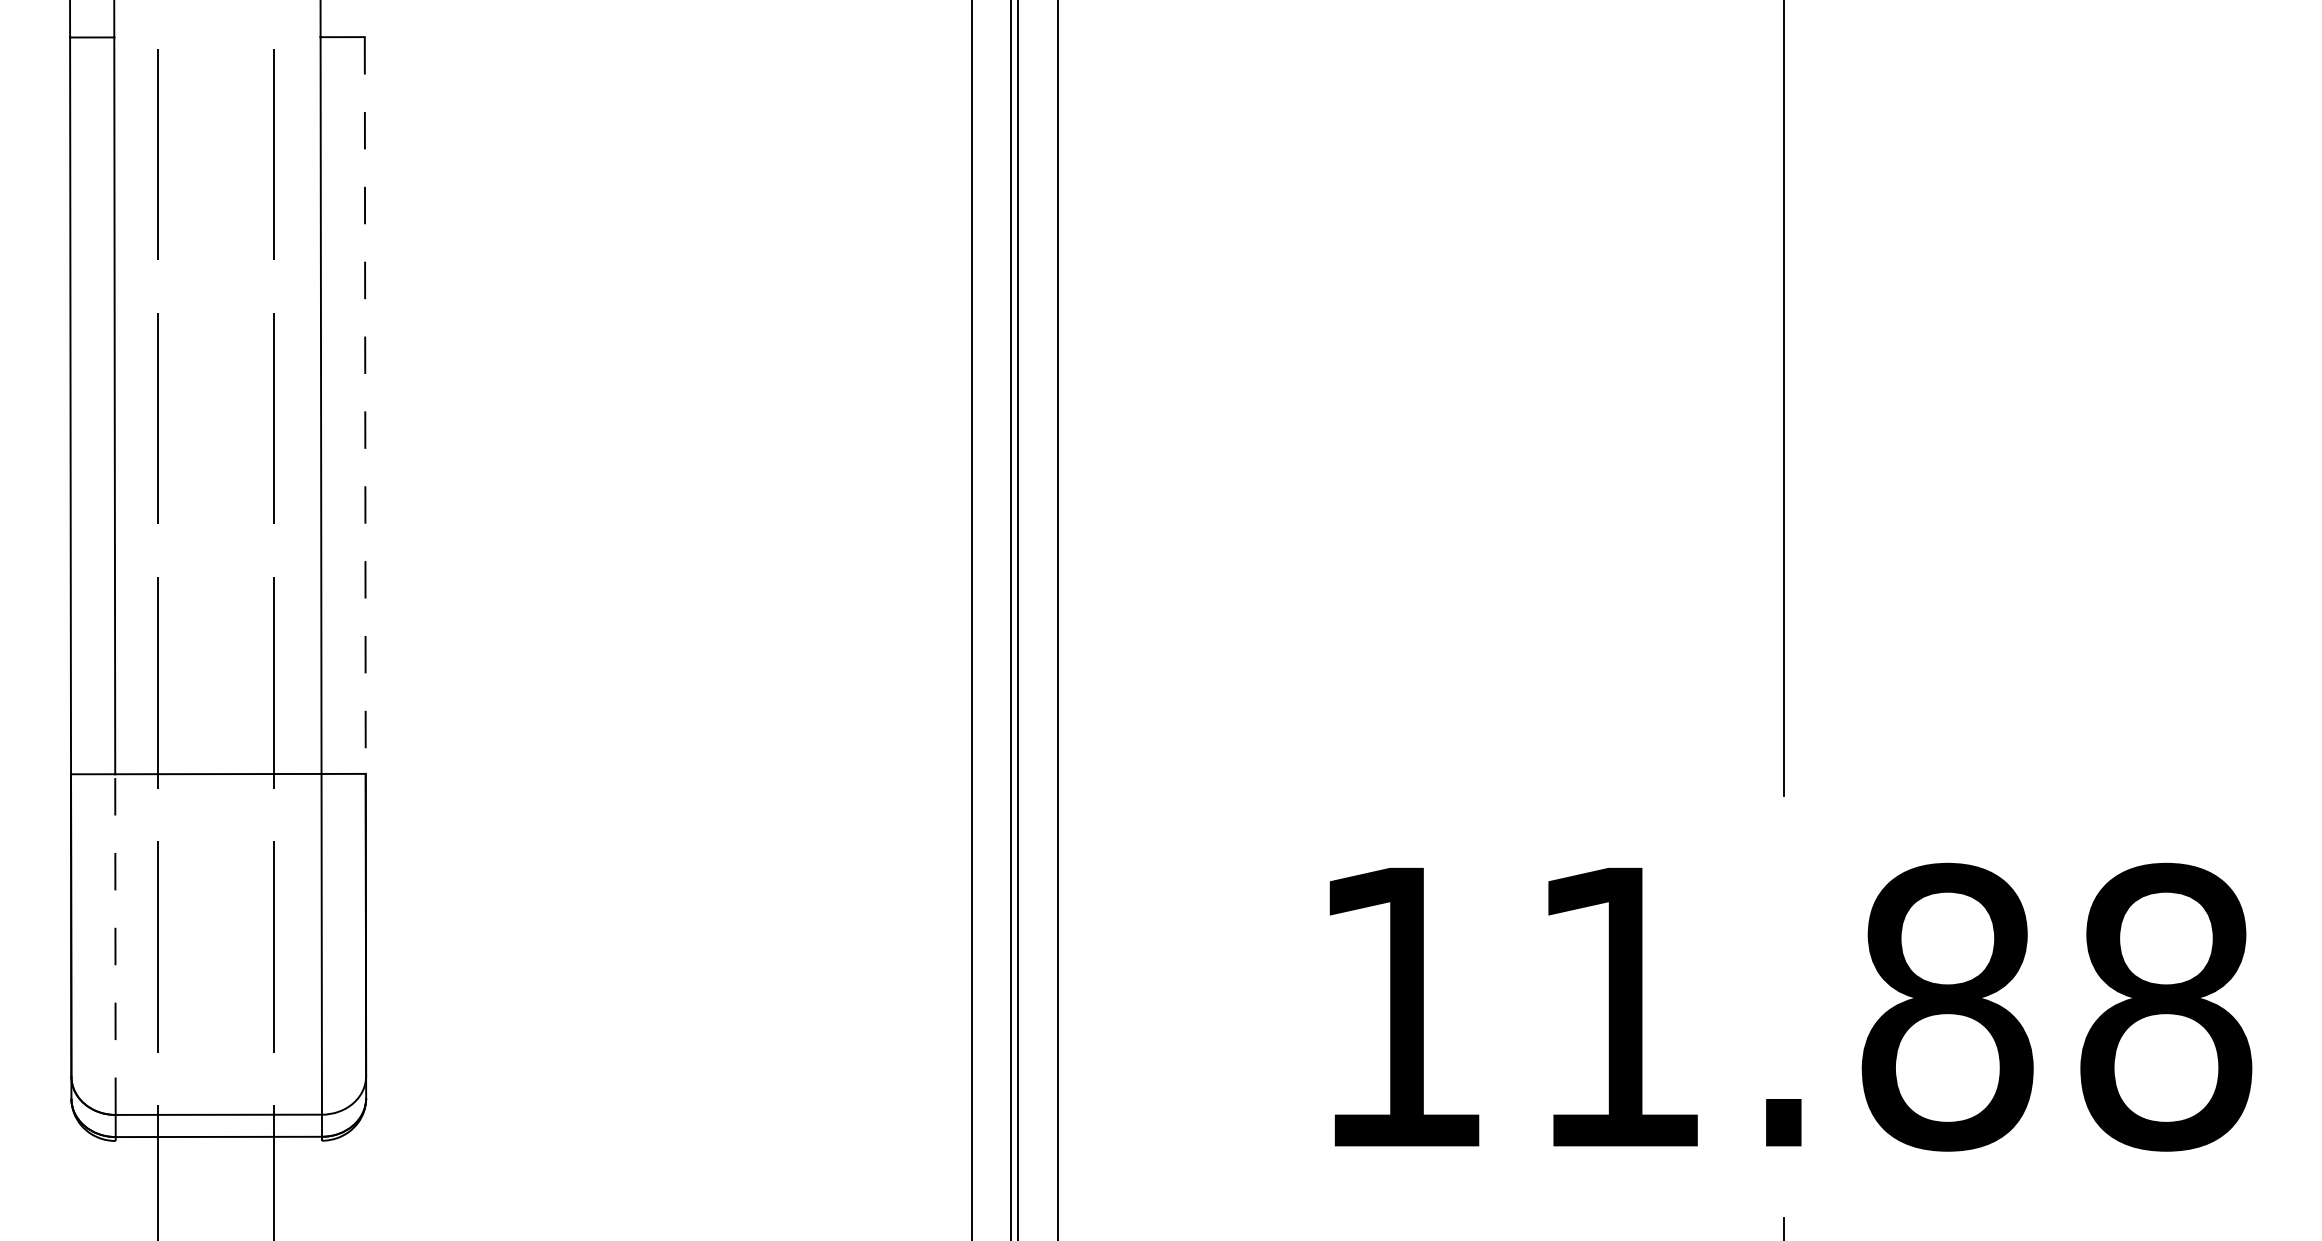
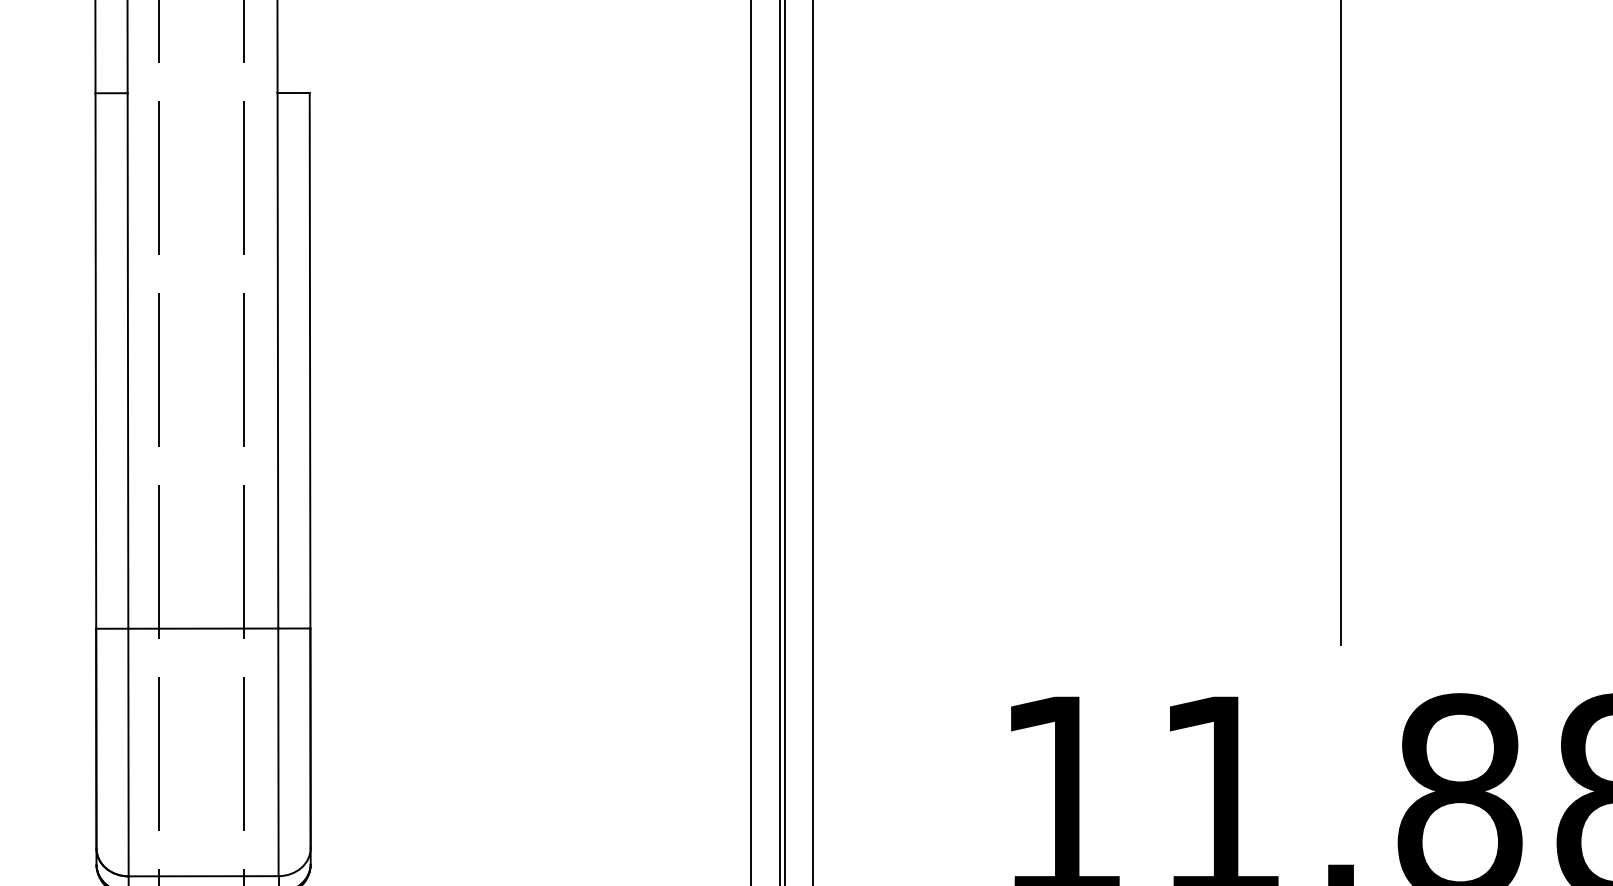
line: (365, 406) -> (310, 361), dashed -> solid
line: (115, 944) -> (128, 752), dashed -> solid

